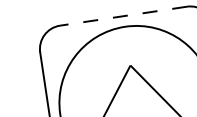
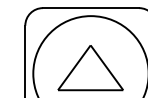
line: (122, 16) -> (90, 8), dashed -> solid

